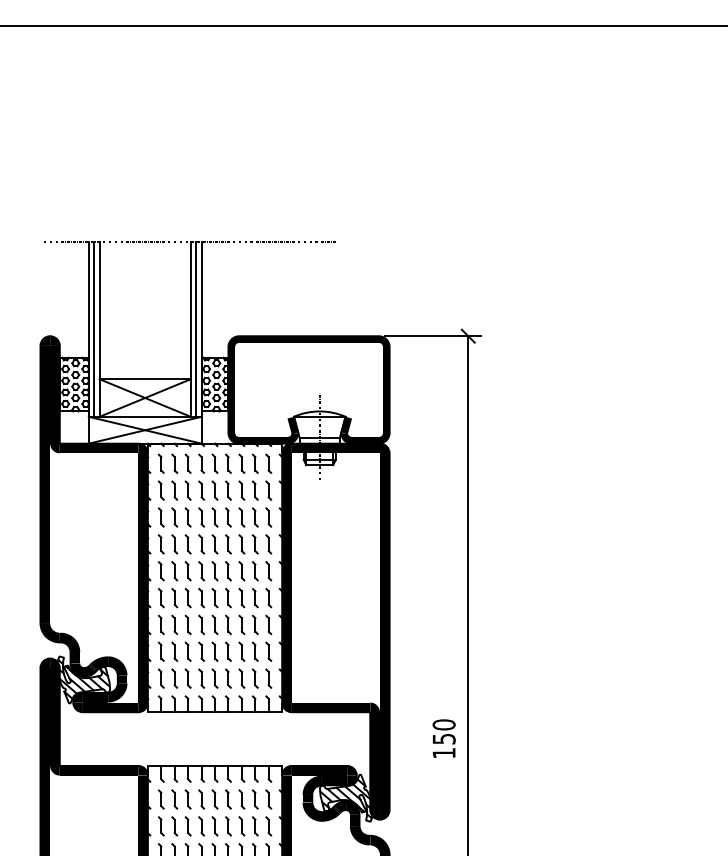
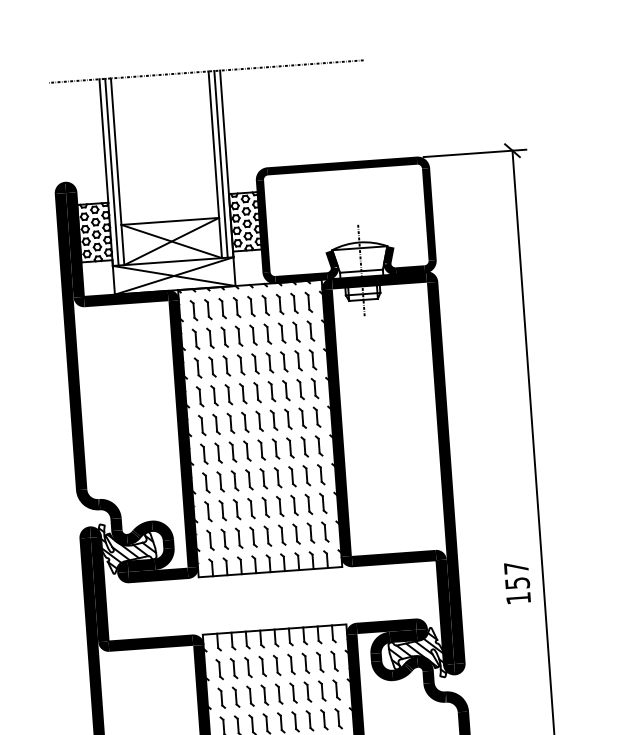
text: (443, 724) -> (515, 567), 150 -> 157

